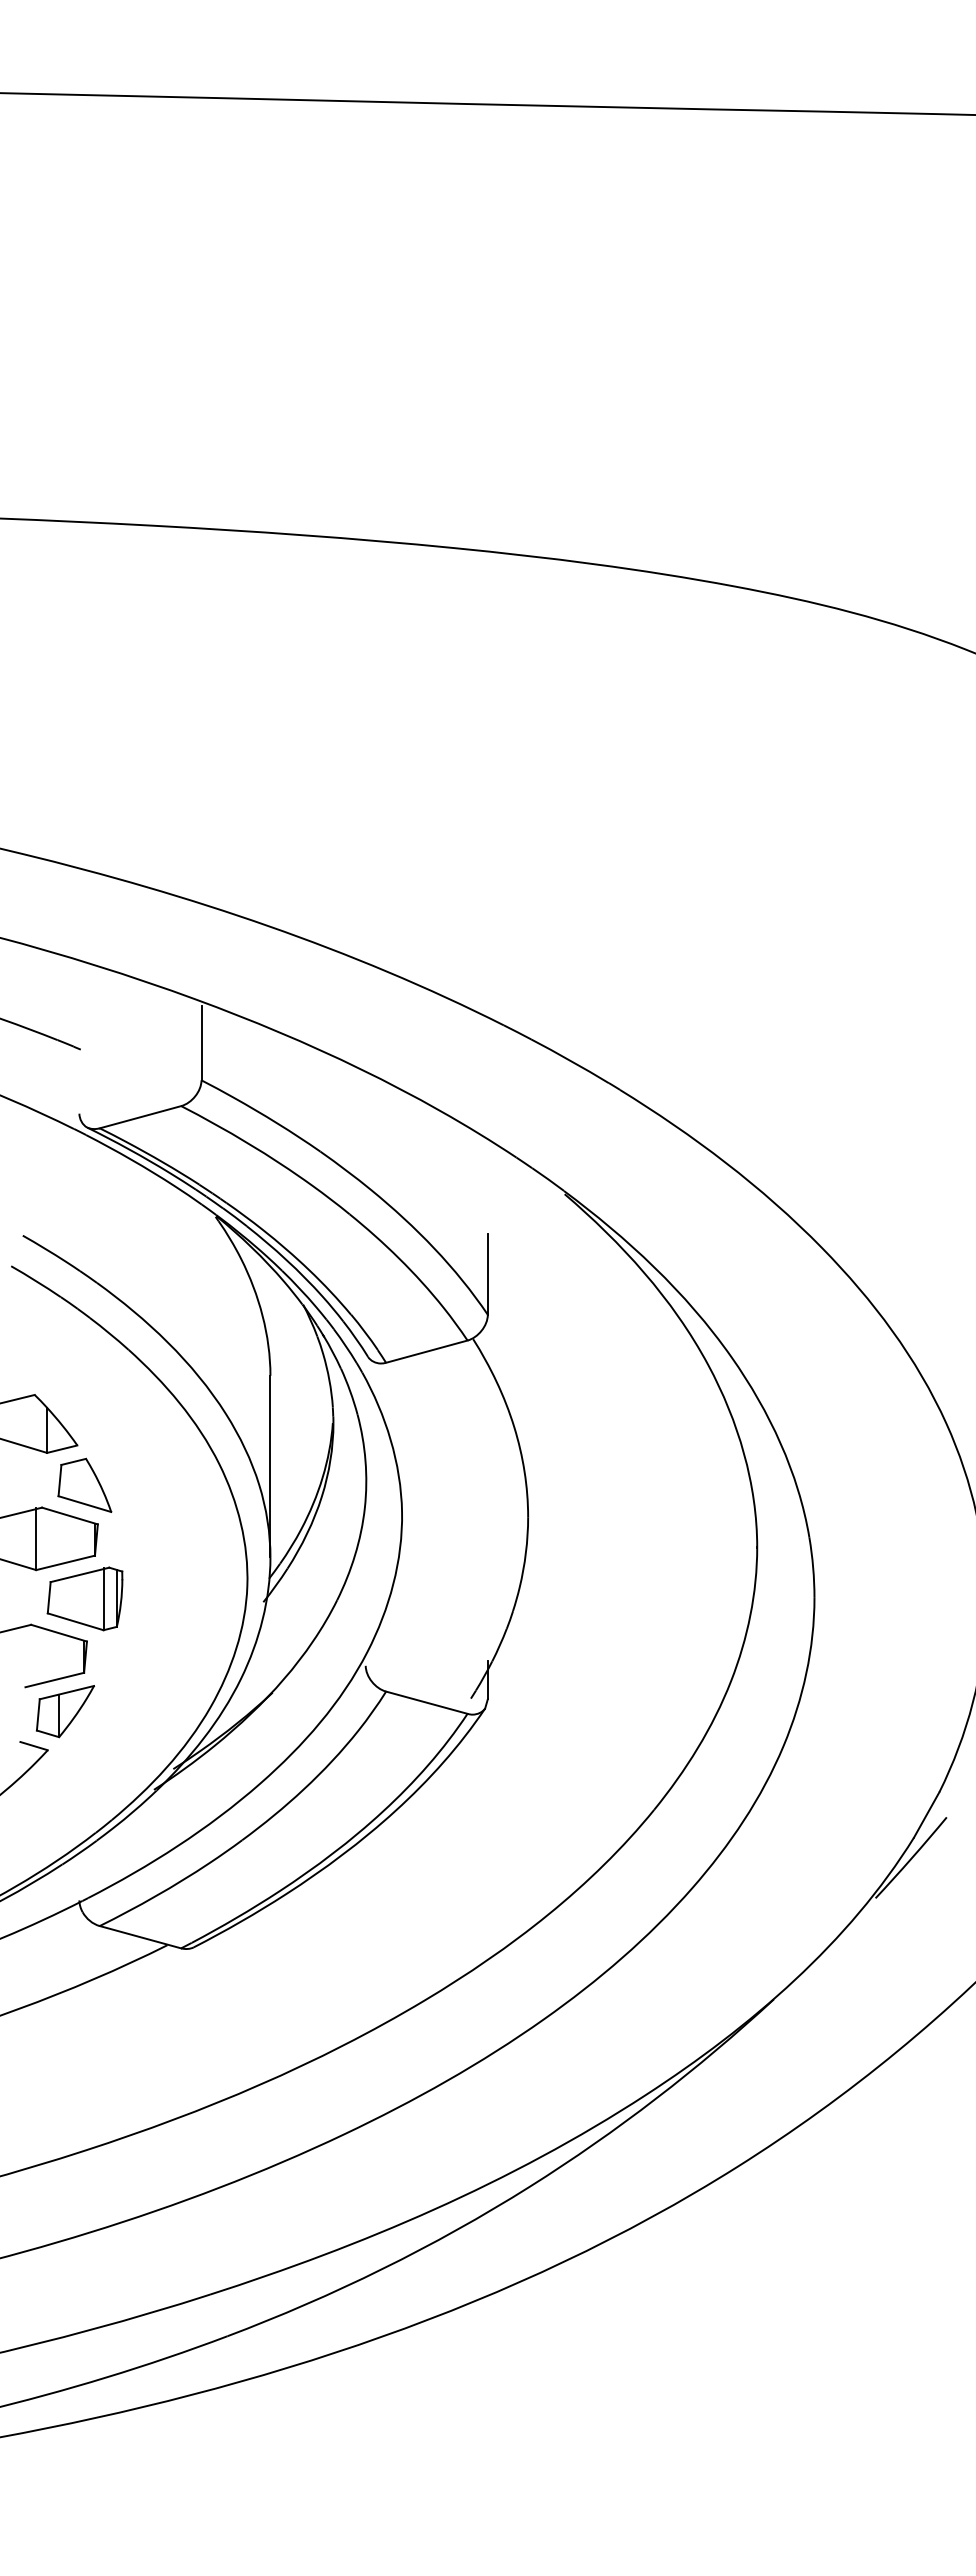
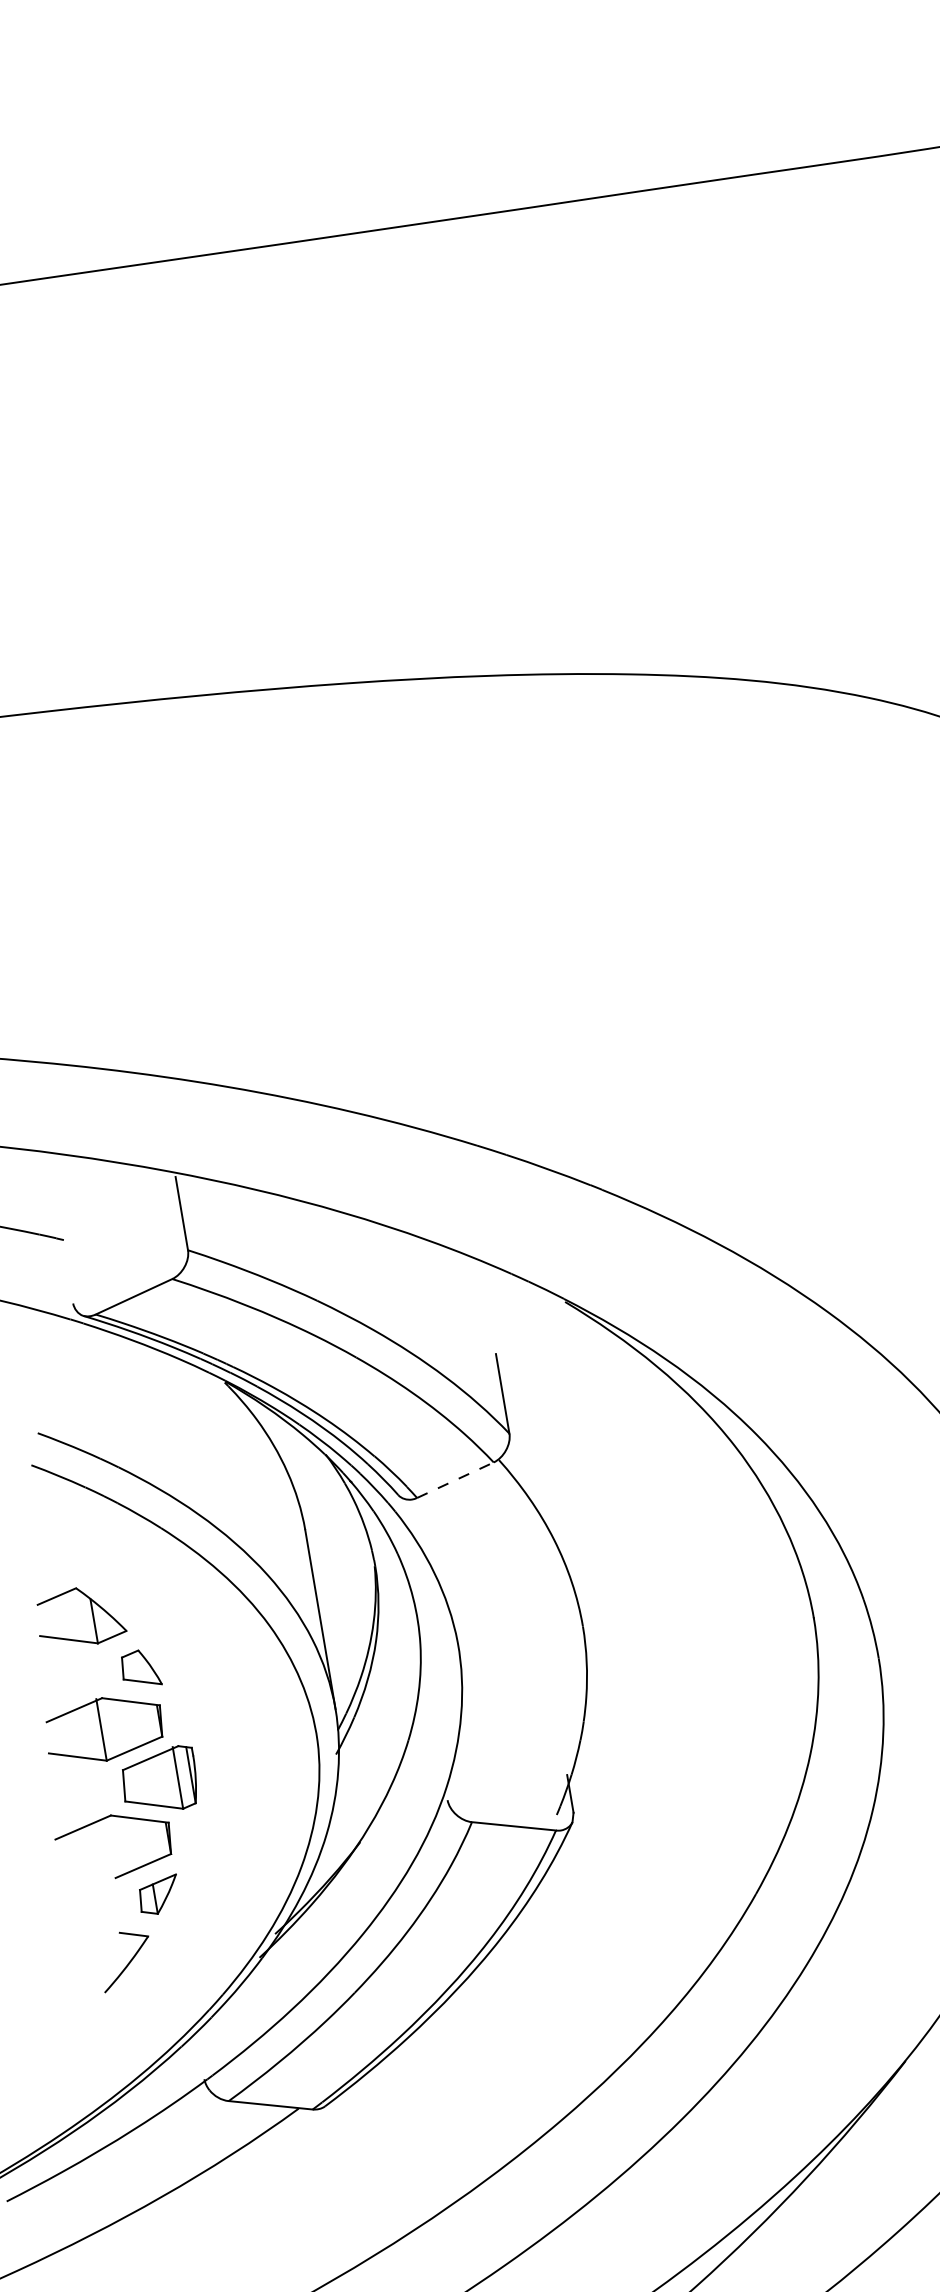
line: (427, 1351) -> (456, 1479), solid -> dashed
part: (84, 1484) -> (140, 1668), size x0.7
part: (65, 1711) -> (159, 1895), size x0.7

